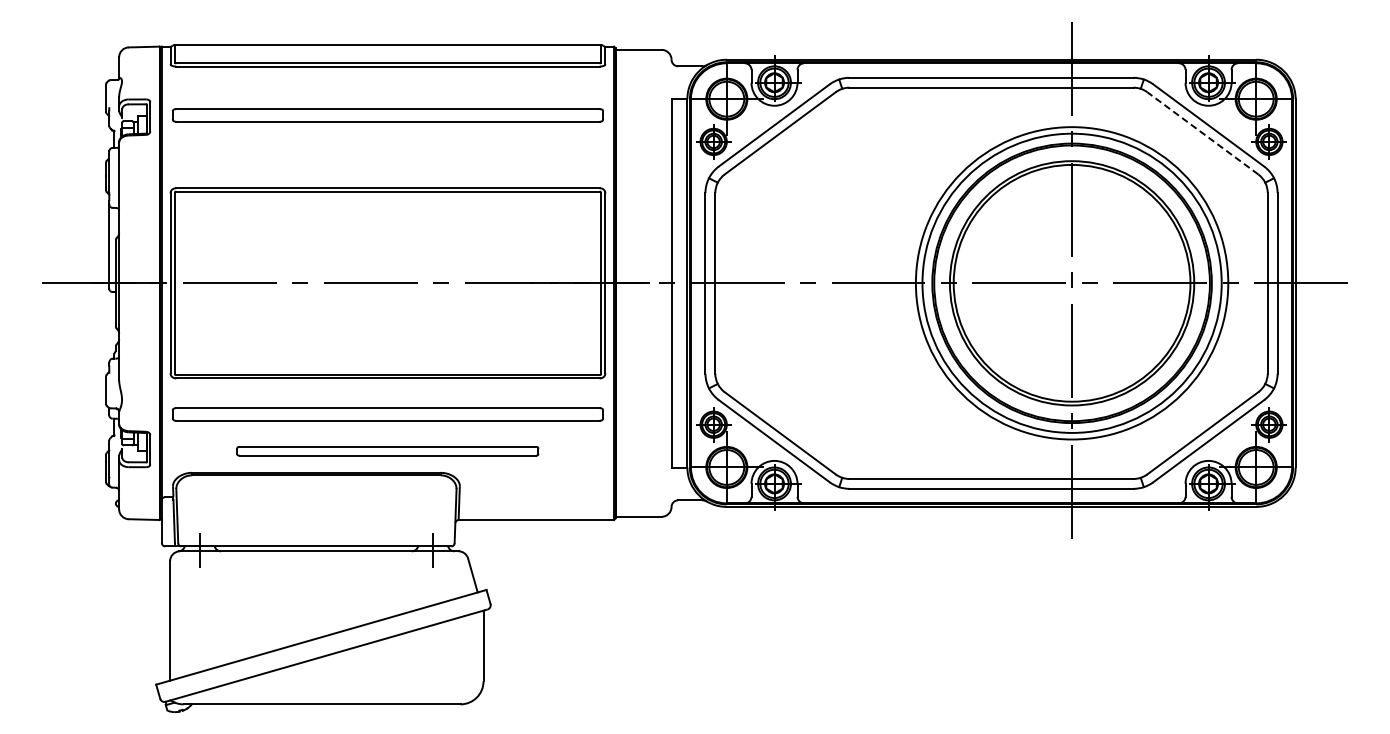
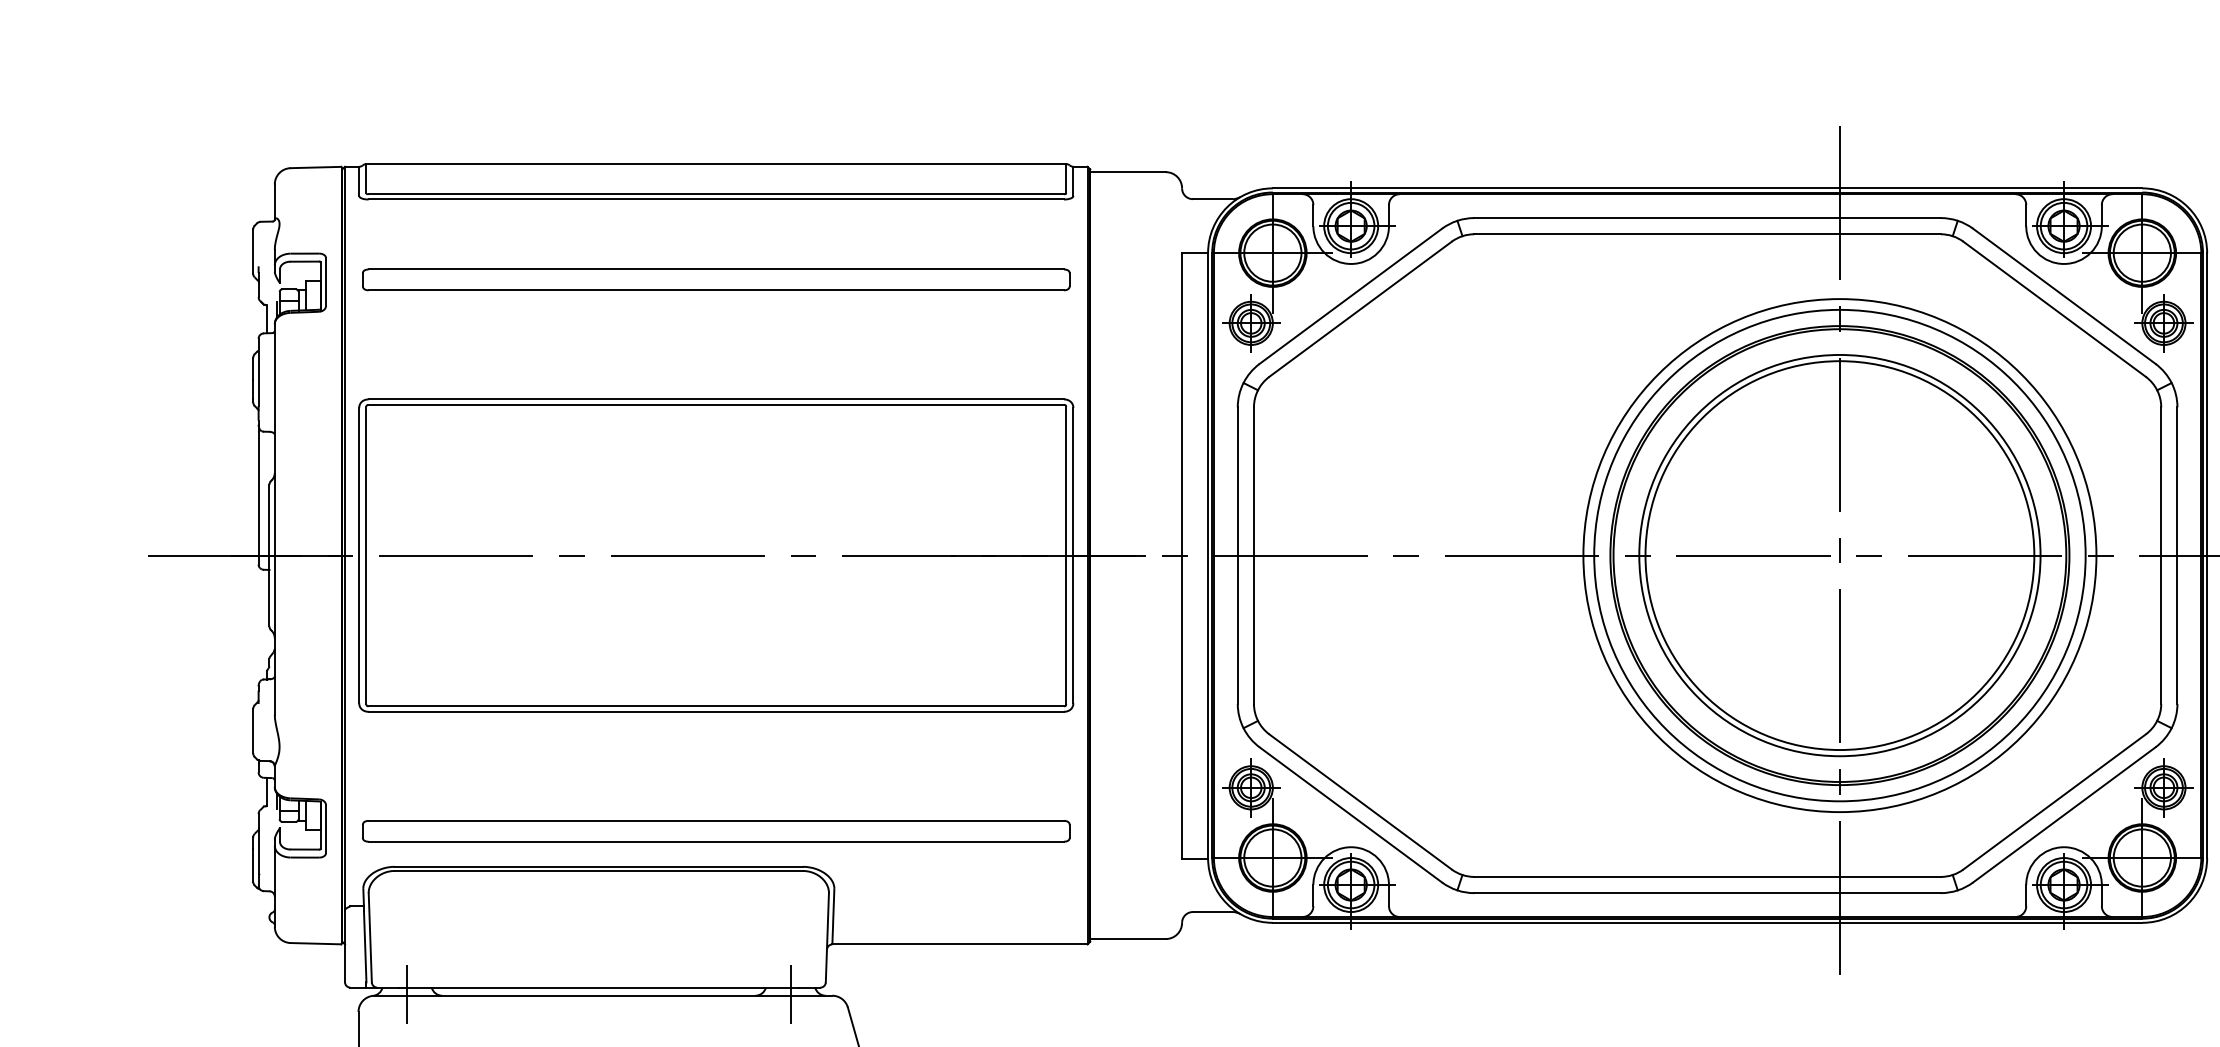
line: (1202, 133) -> (2054, 309), dashed -> solid
part: (387, 414) -> (715, 771), removed
part: (387, 451) -> (715, 831), size x1.43

